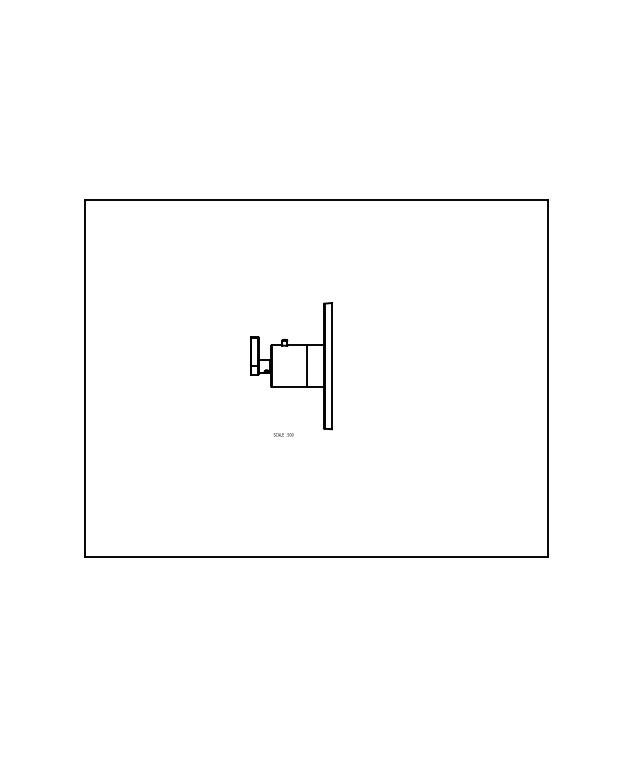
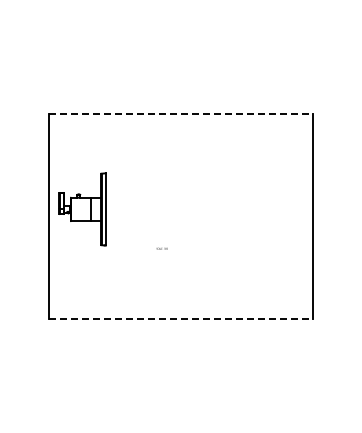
line: (317, 200) -> (181, 114), solid -> dashed
part: (291, 366) -> (82, 209), moved
line: (317, 556) -> (181, 318), solid -> dashed

